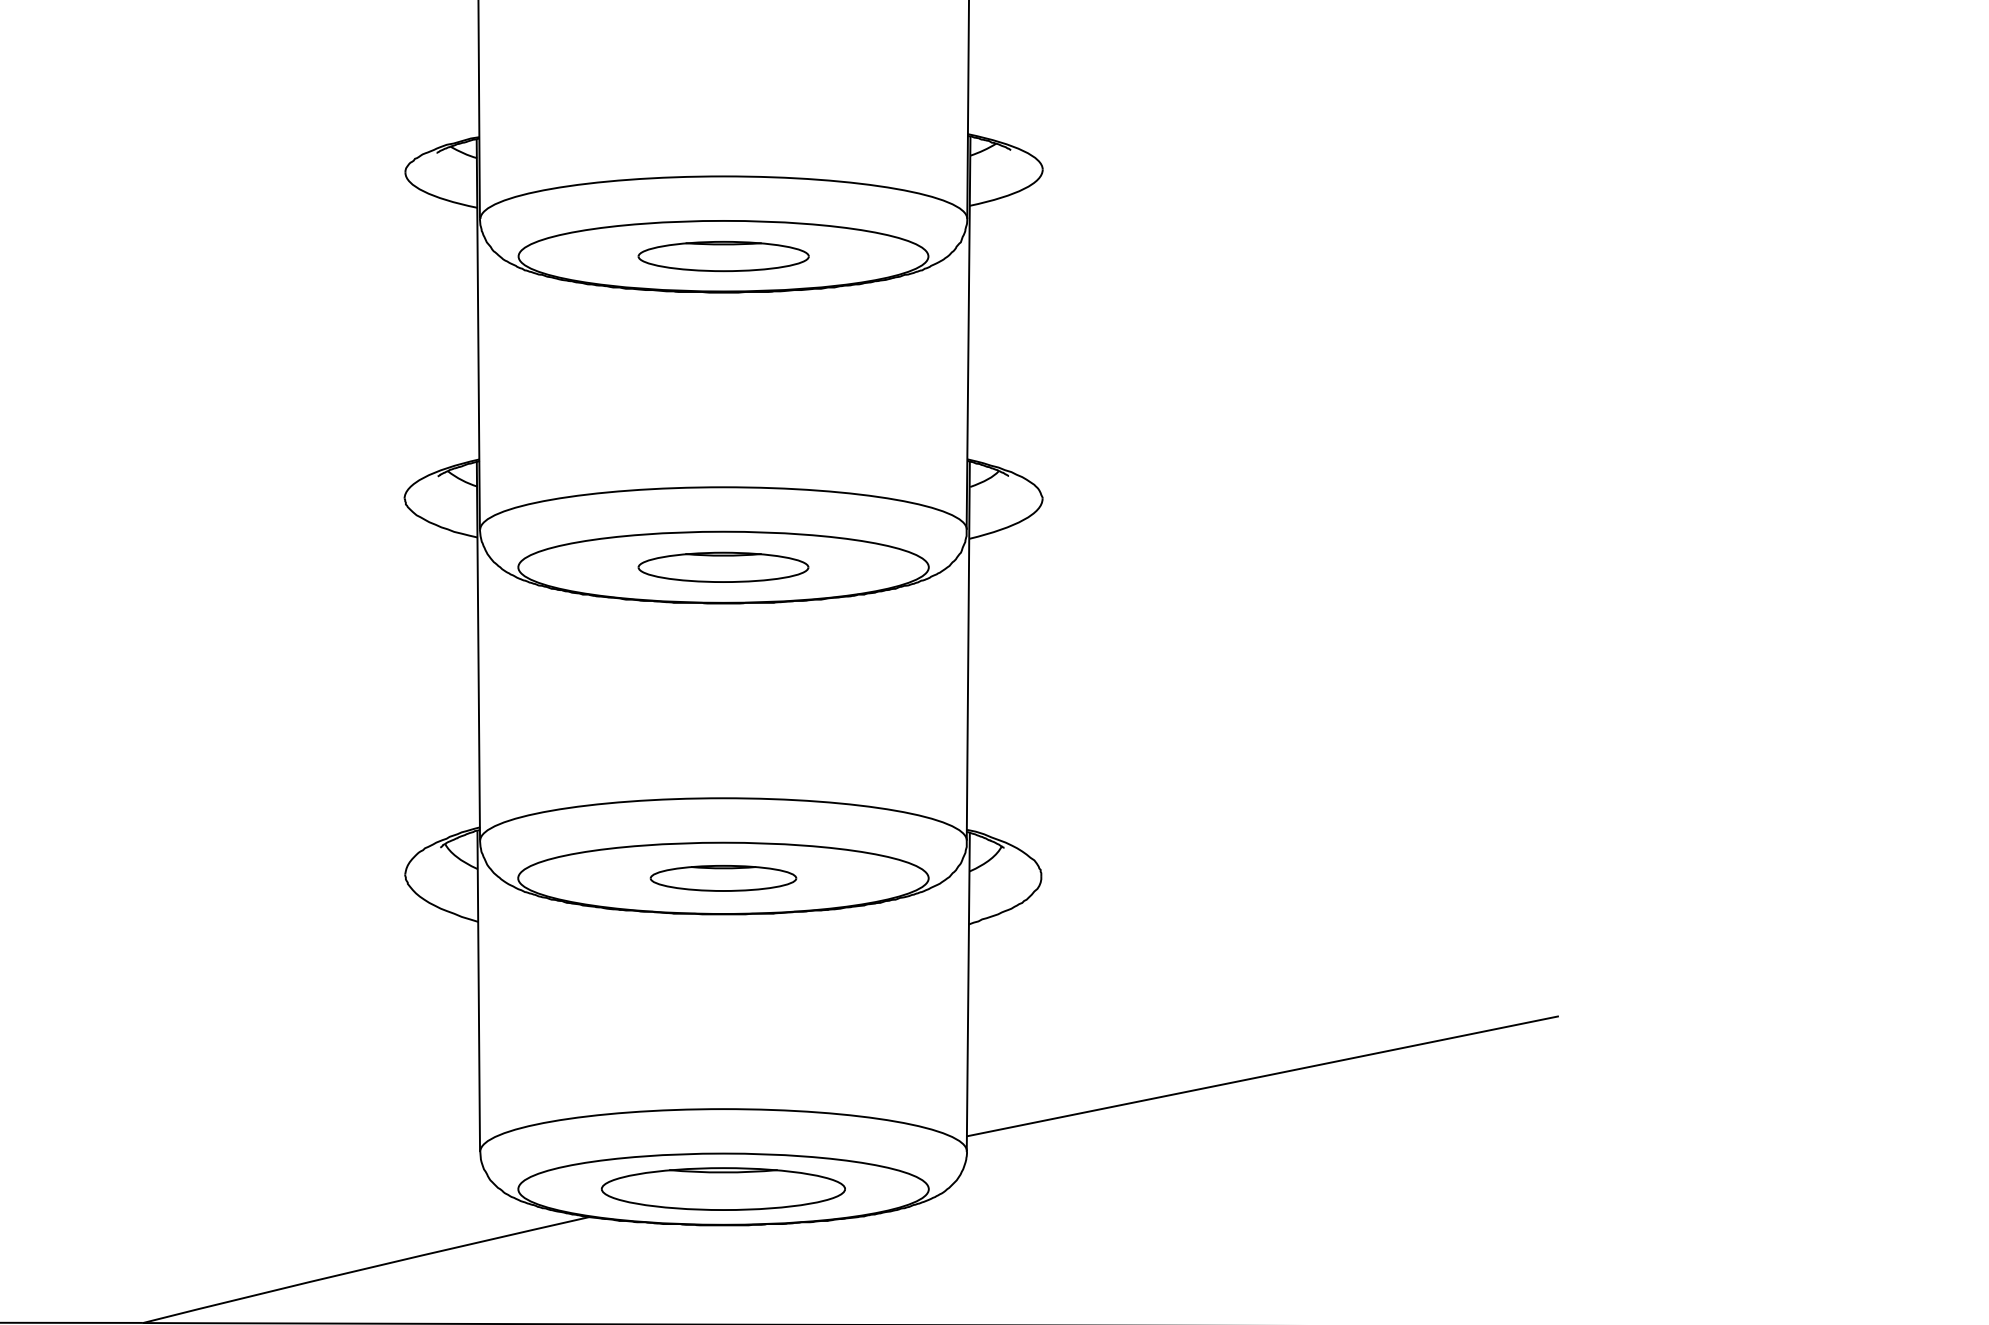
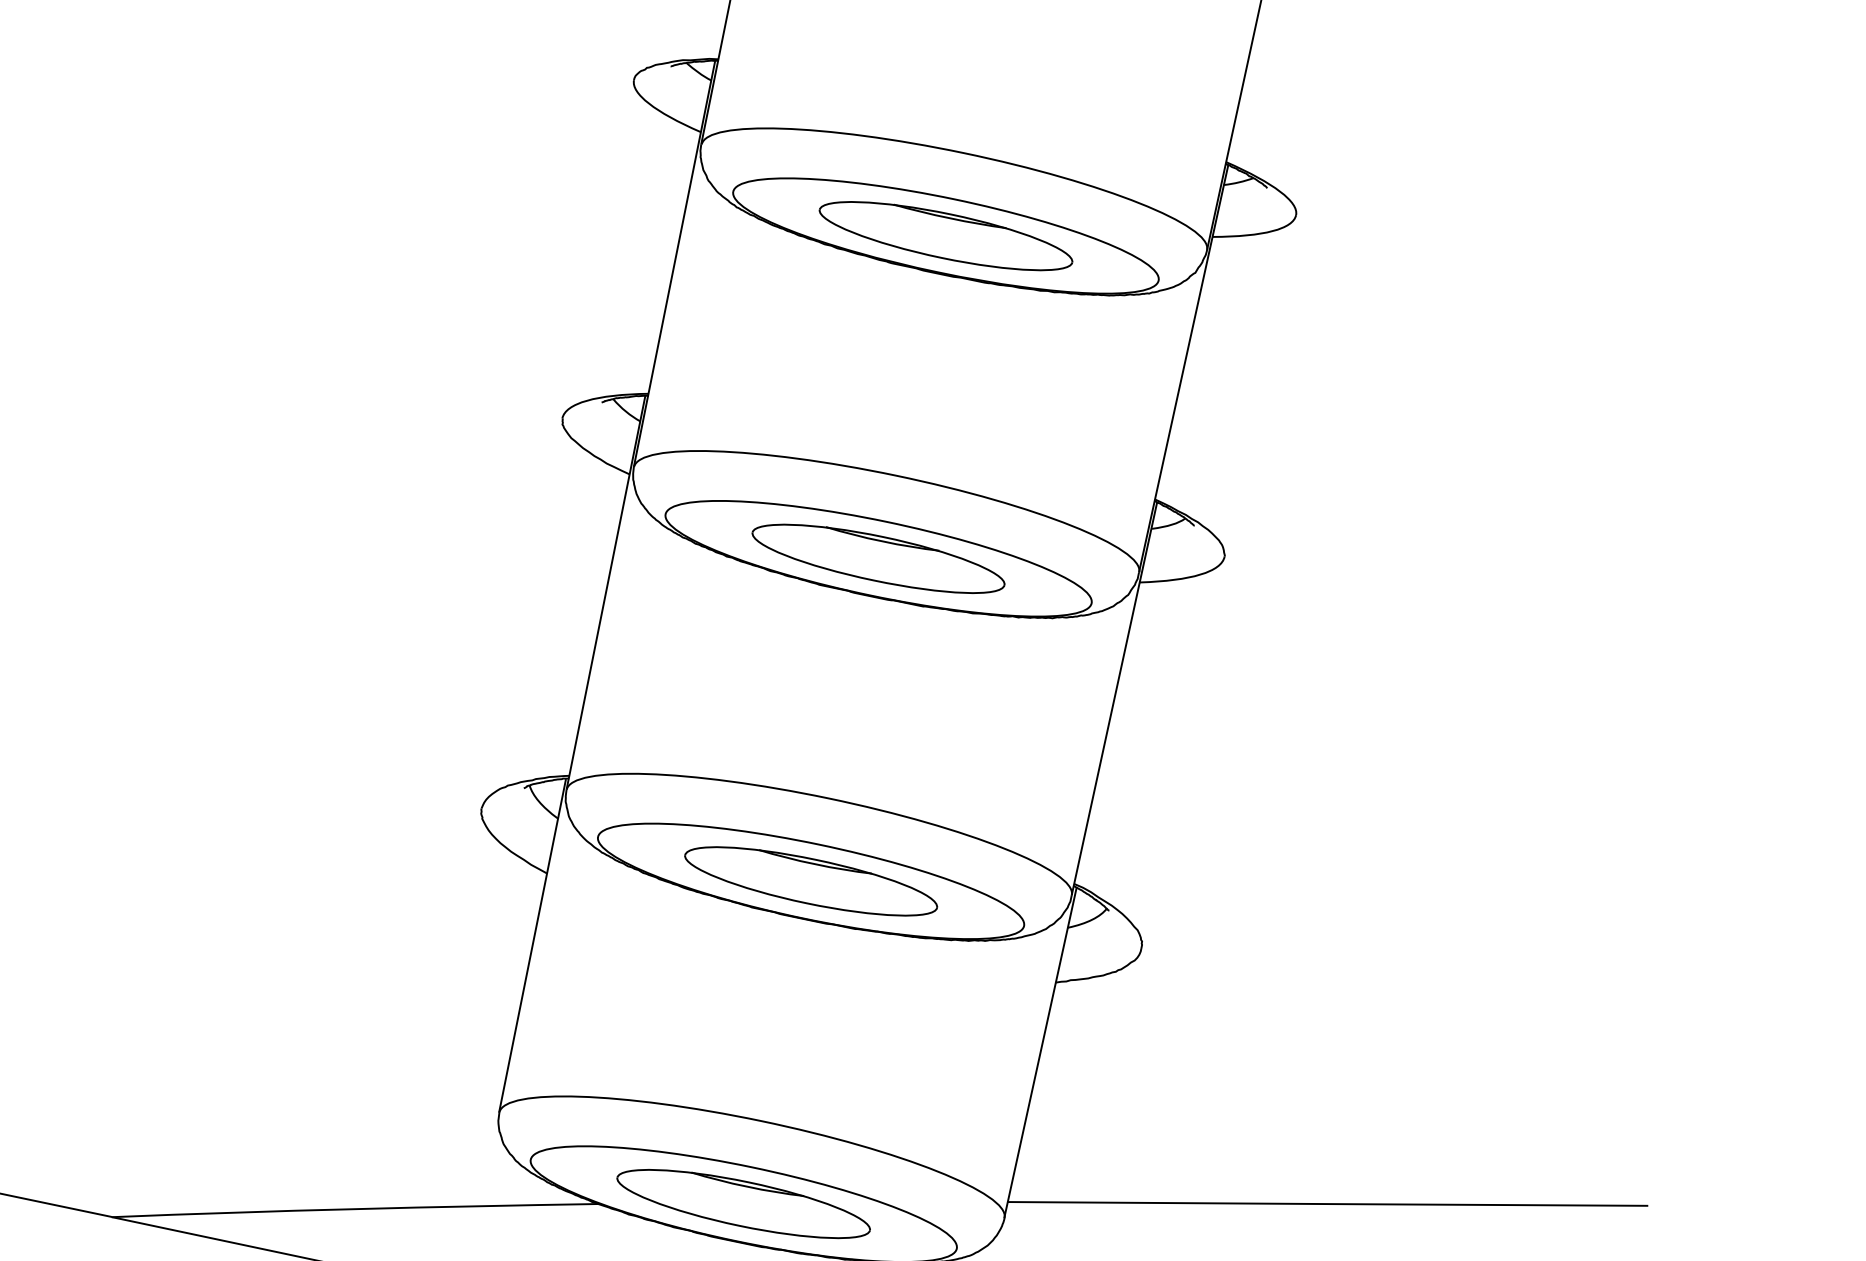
part: (723, 256) -> (945, 236), size x1.43
part: (723, 567) -> (878, 558), size x1.43
part: (723, 878) -> (811, 881), size x1.67

